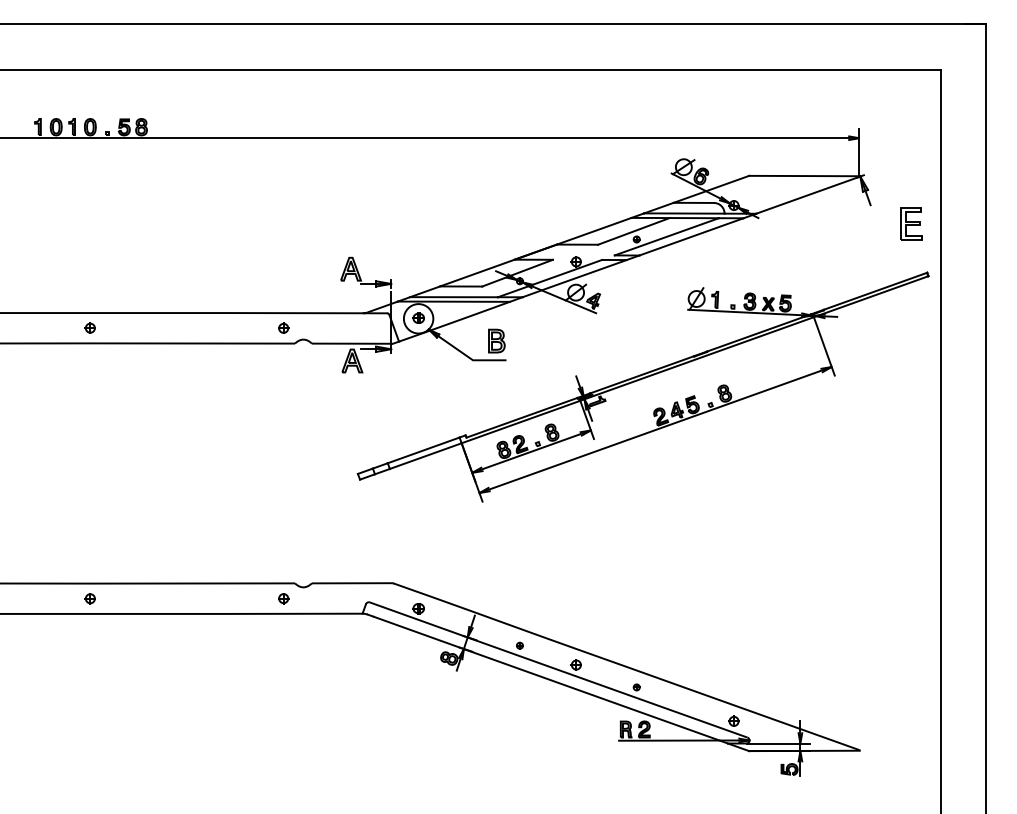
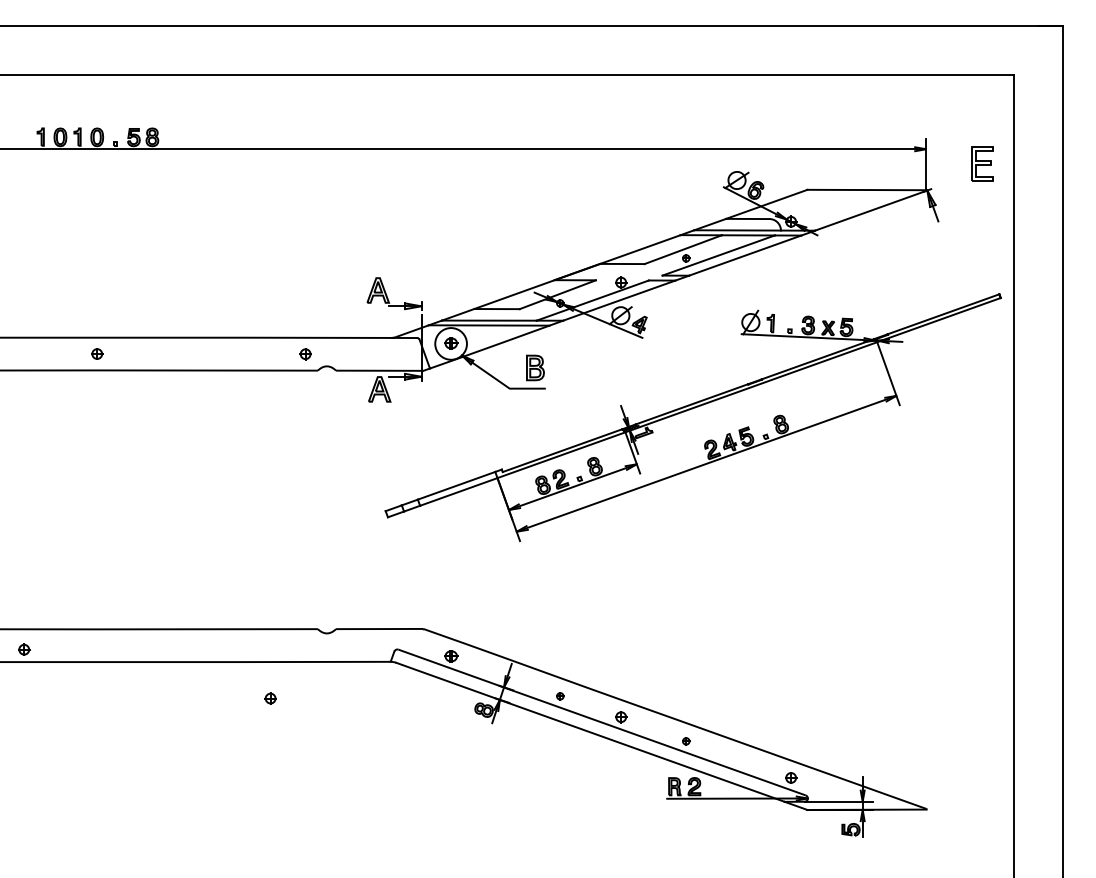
part: (911, 223) -> (982, 163), moved
part: (90, 598) -> (24, 649), moved
part: (283, 598) -> (270, 698), moved

